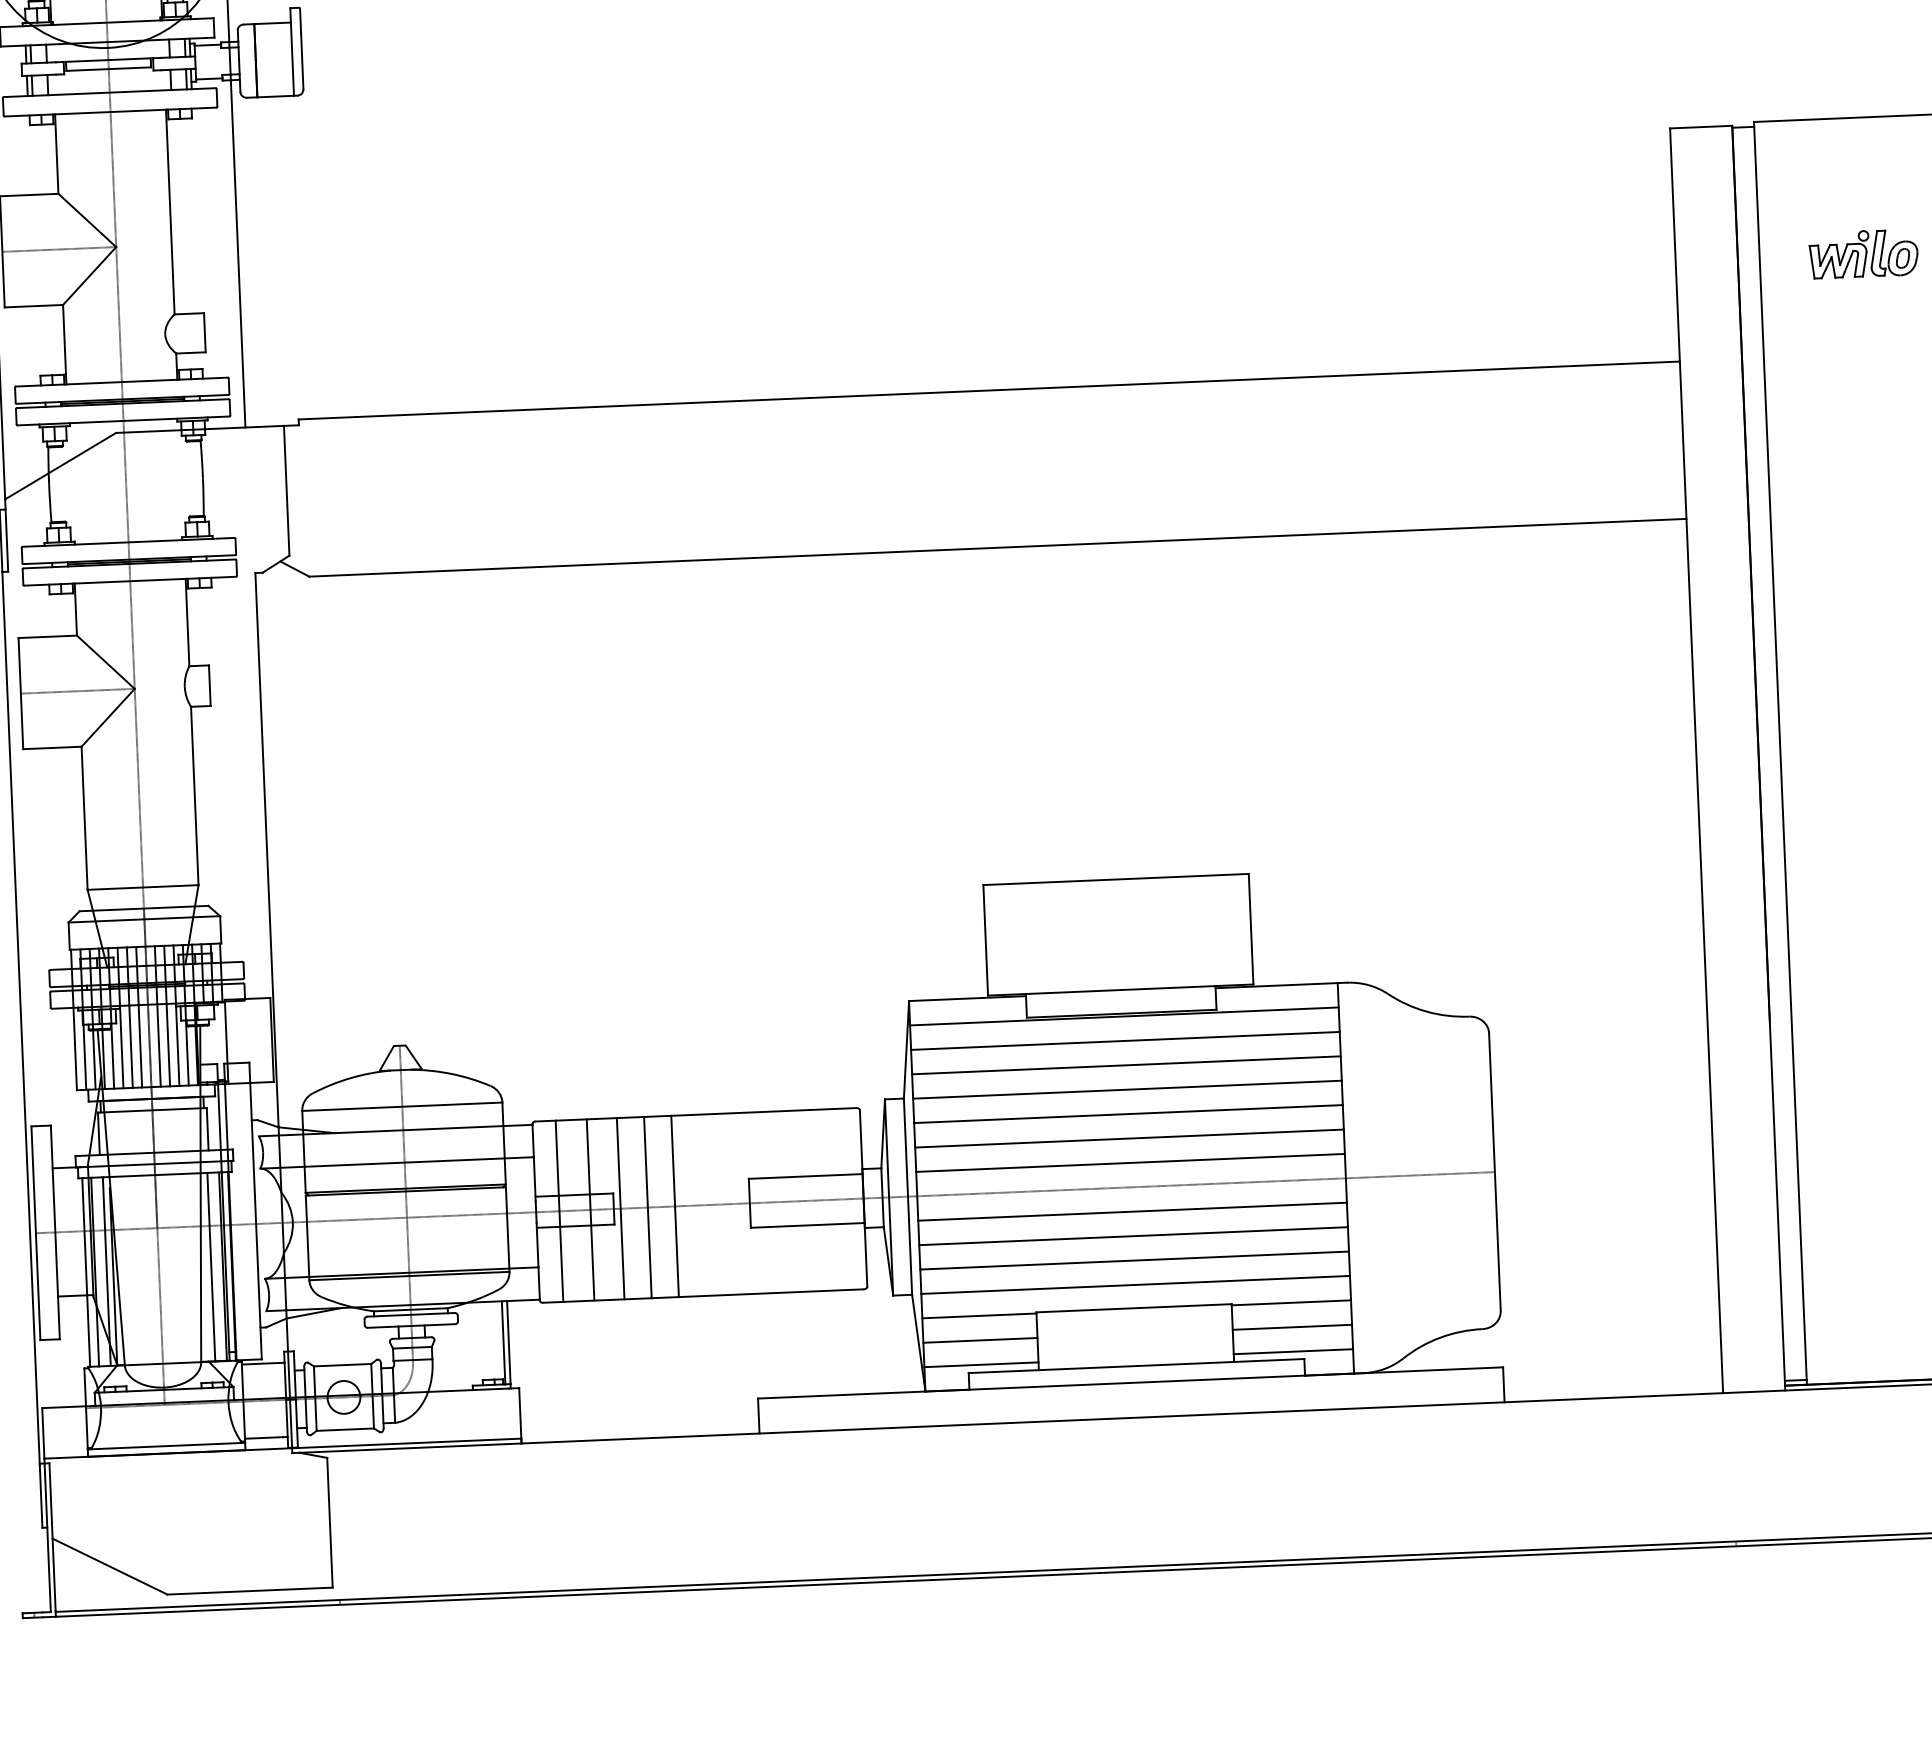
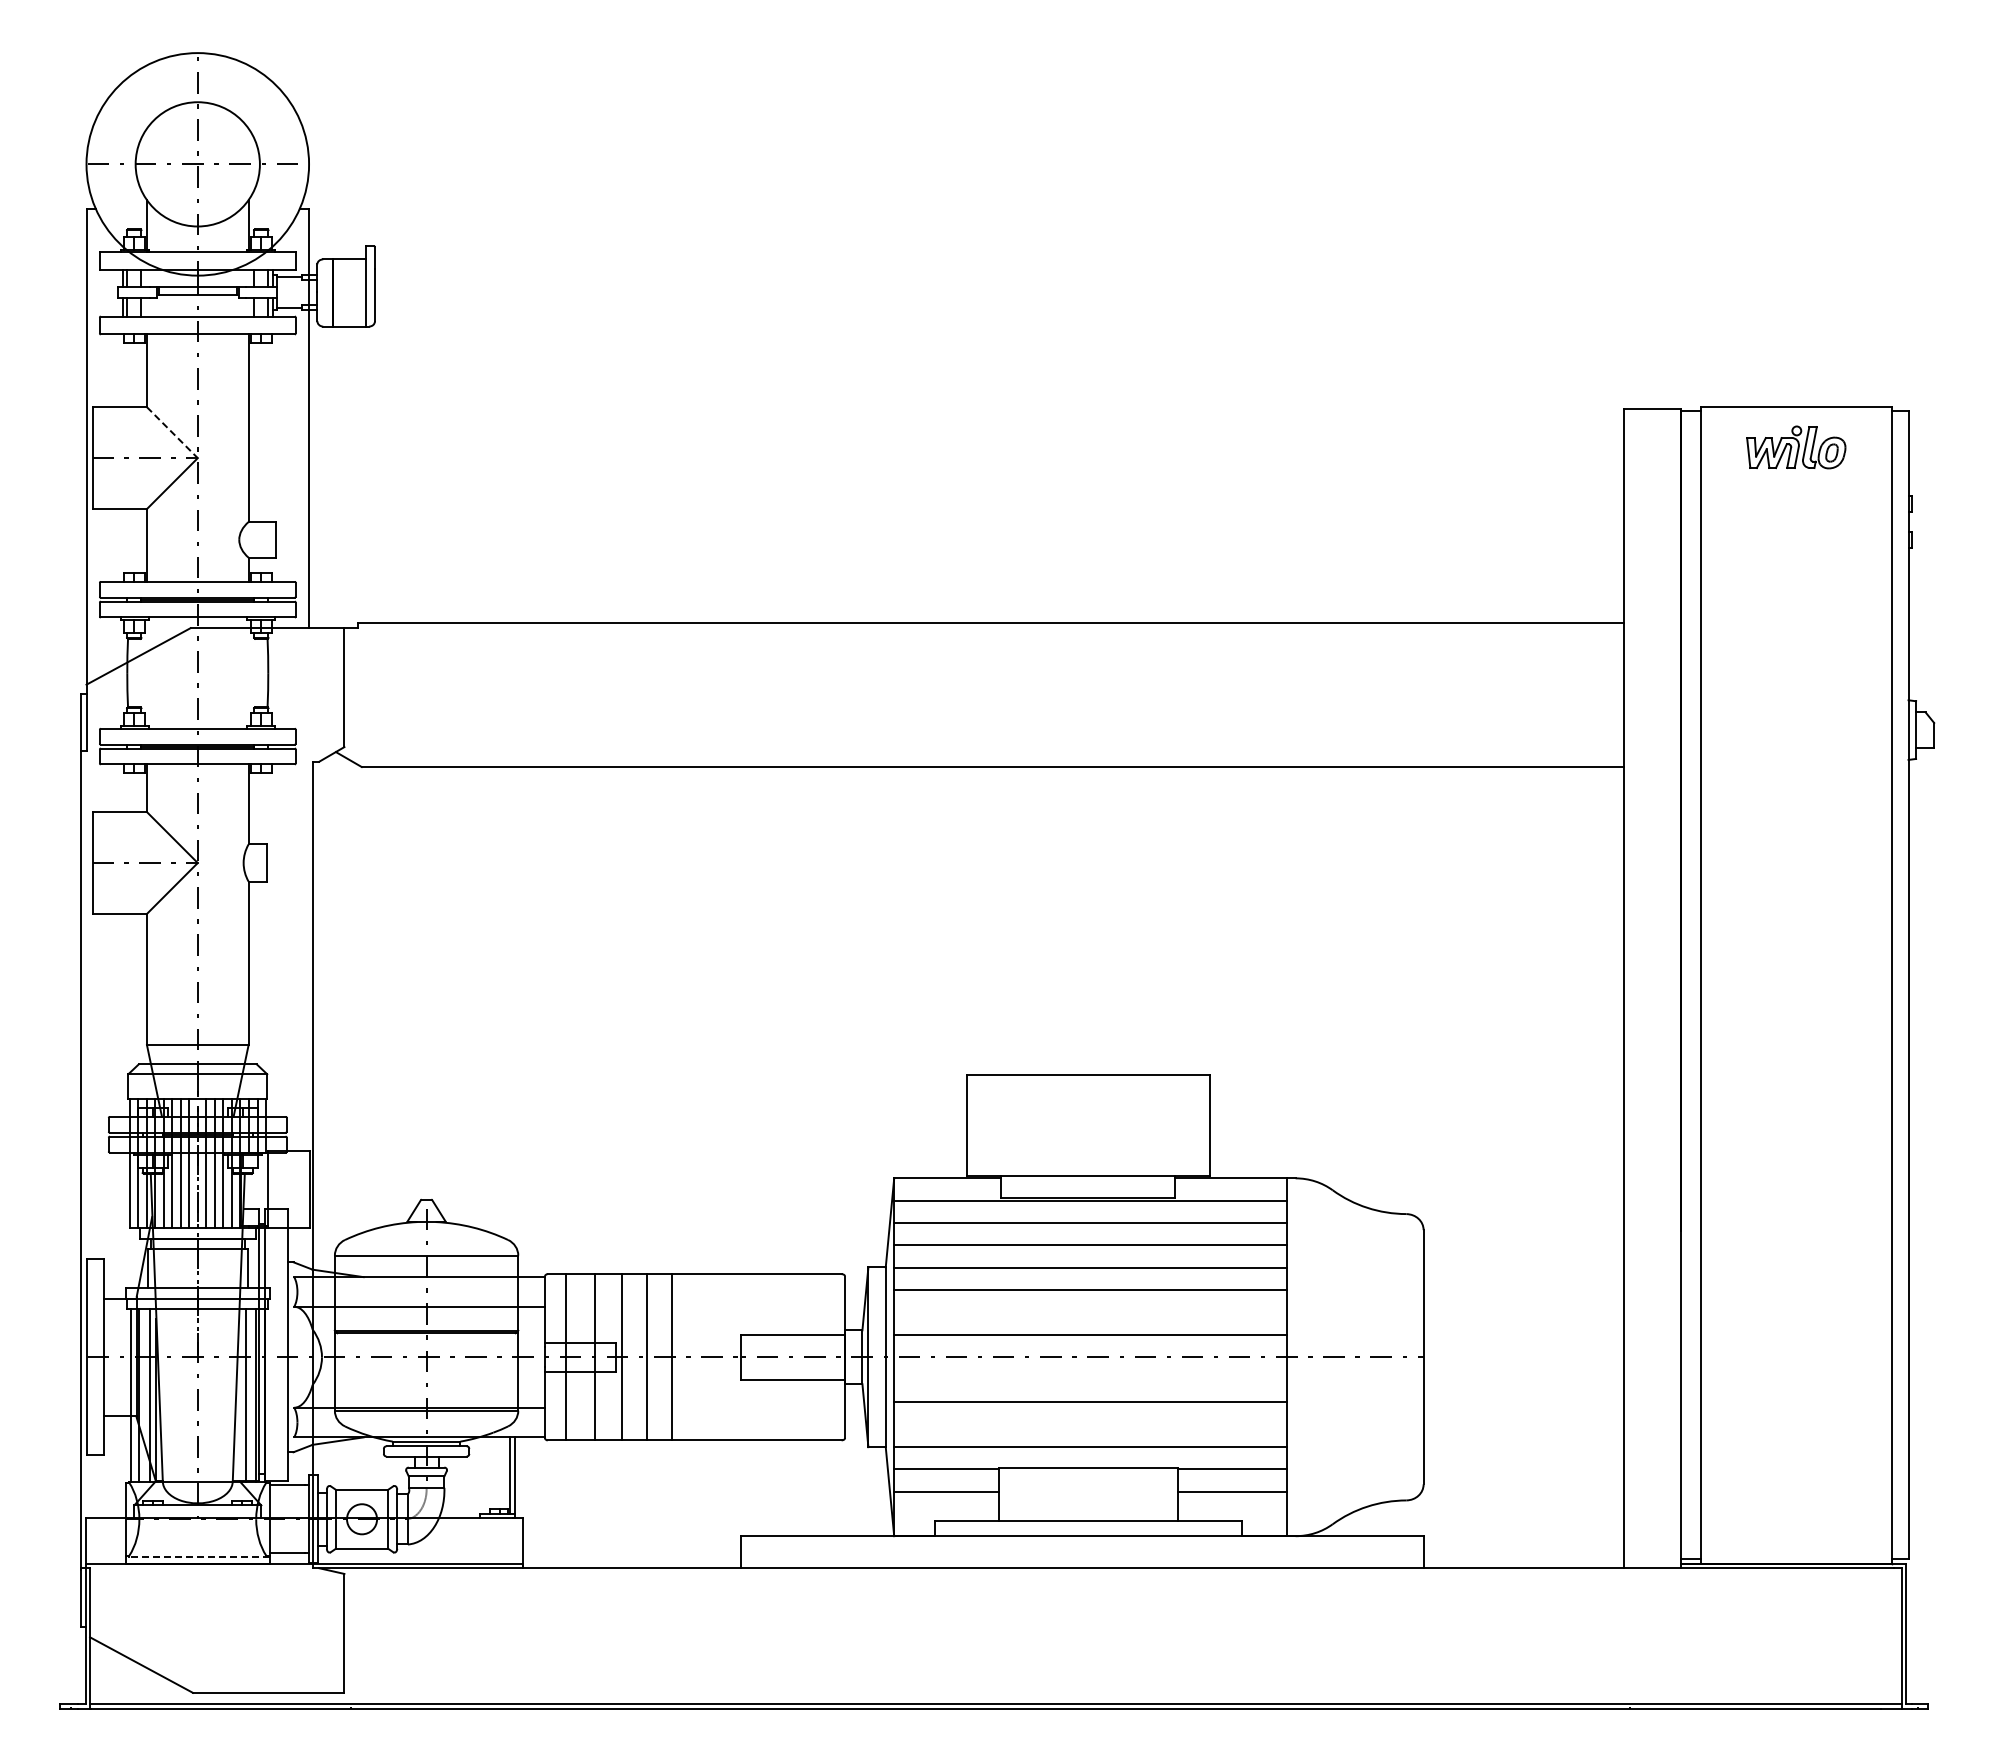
line: (87, 220) -> (172, 432), solid -> dashed
part: (1863, 254) -> (1796, 447), moved
line: (1129, 1138) -> (1090, 1312), removed
line: (1132, 1211) -> (1090, 1379), removed
line: (1134, 1260) -> (1090, 1424), removed
line: (1293, 1351) -> (1232, 1513), removed
line: (981, 1364) -> (946, 1513), removed
line: (166, 1446) -> (197, 1557), solid -> dashed

